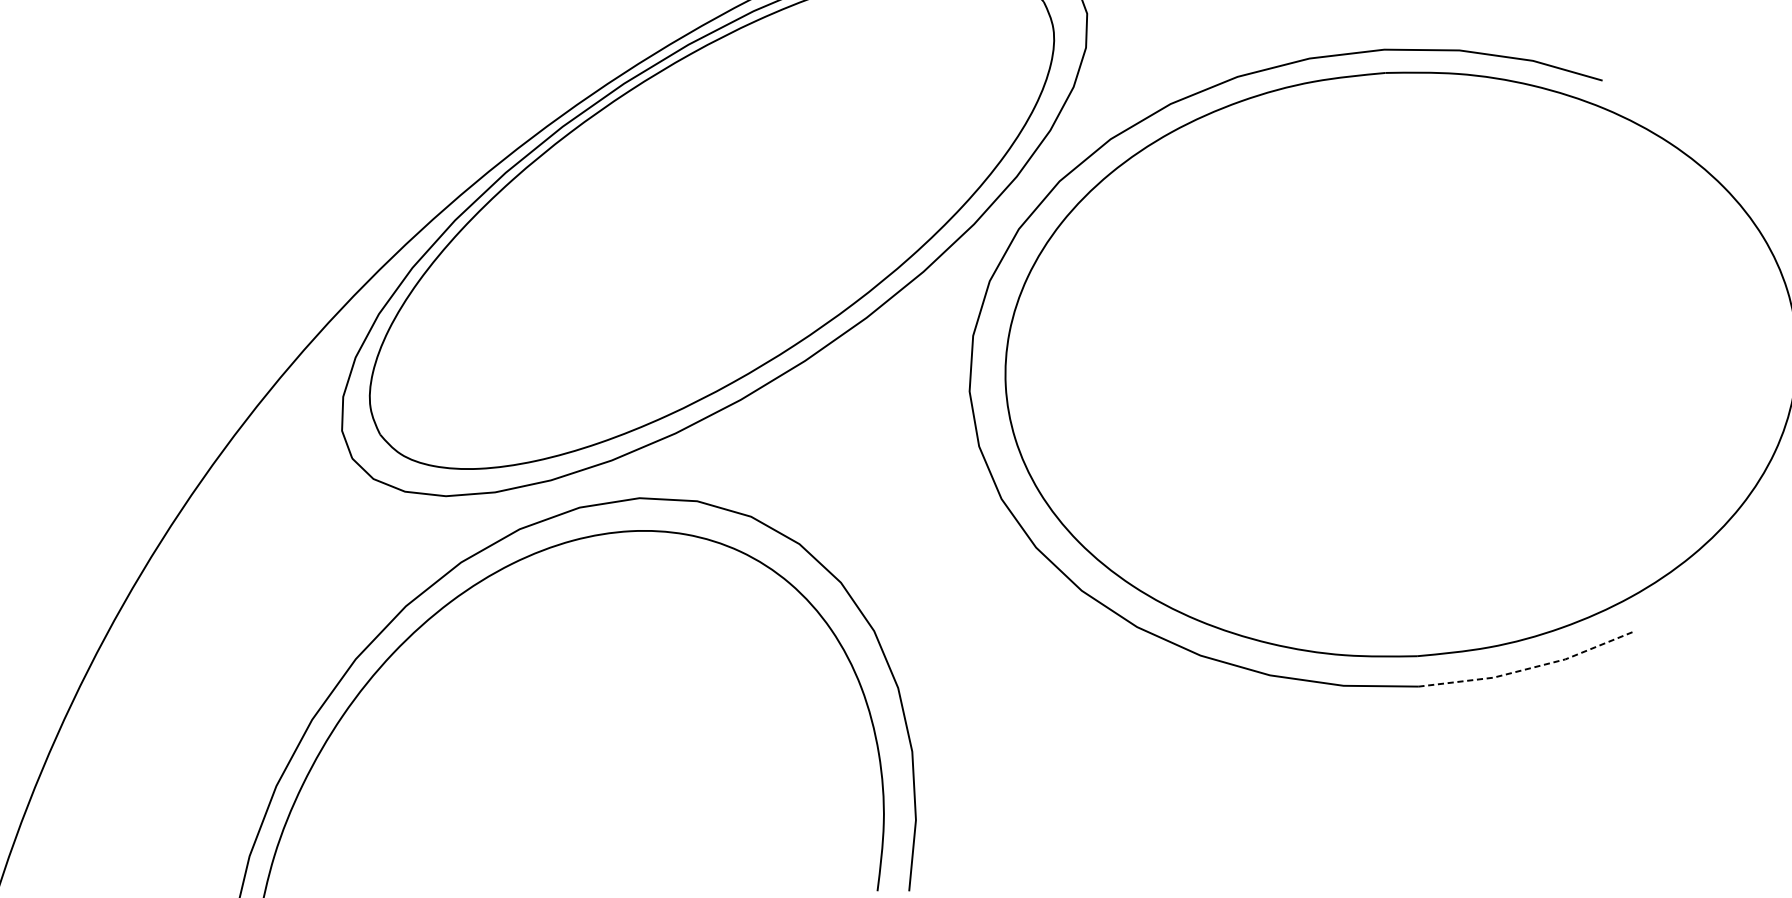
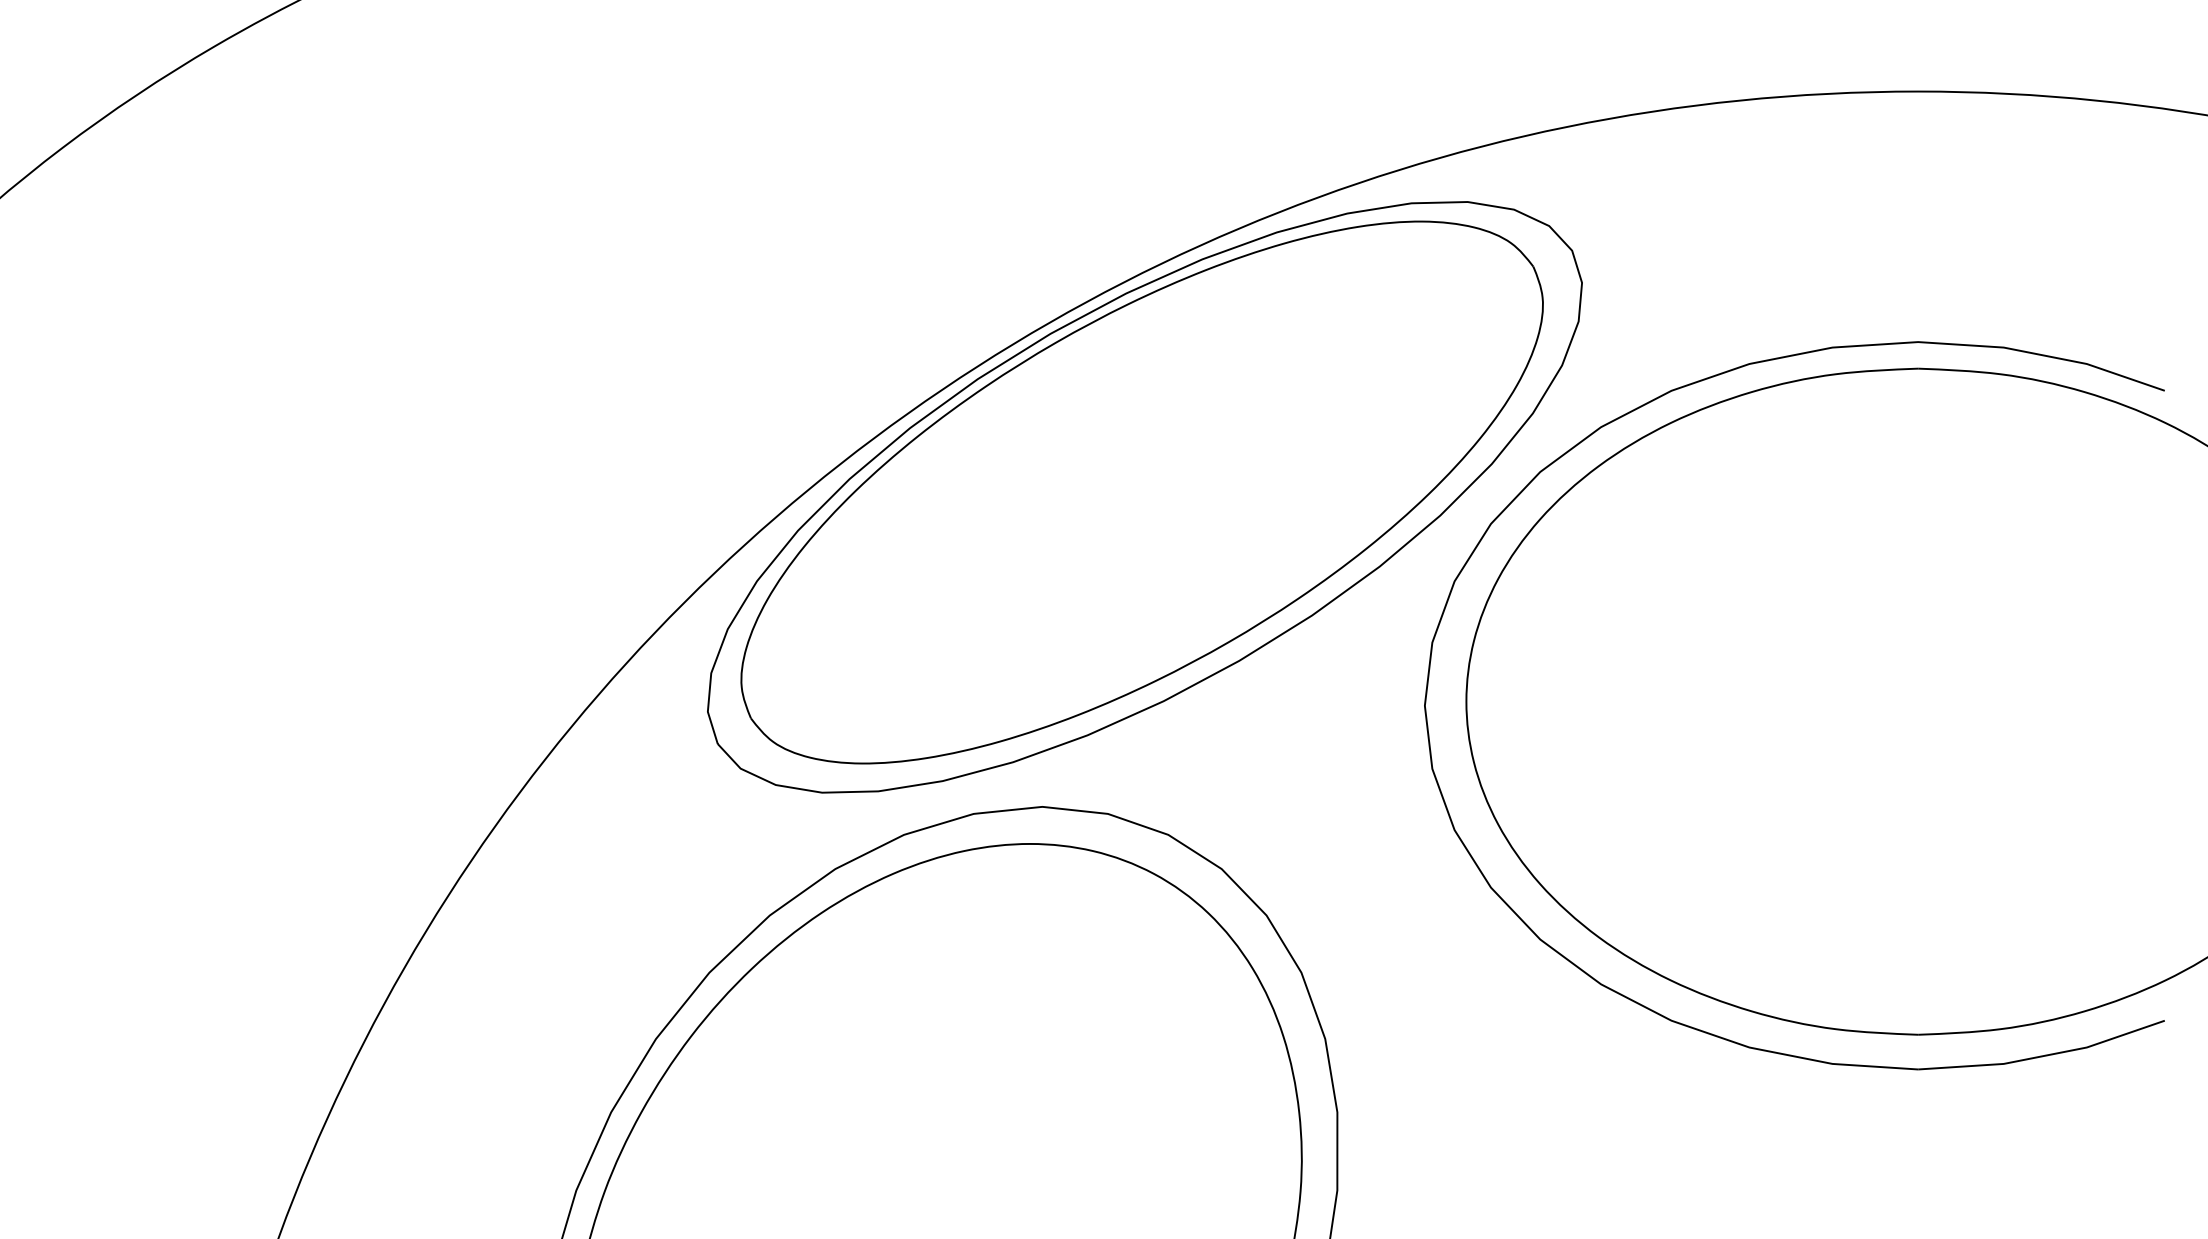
line: (1527, 669) -> (2043, 1056), dashed -> solid

